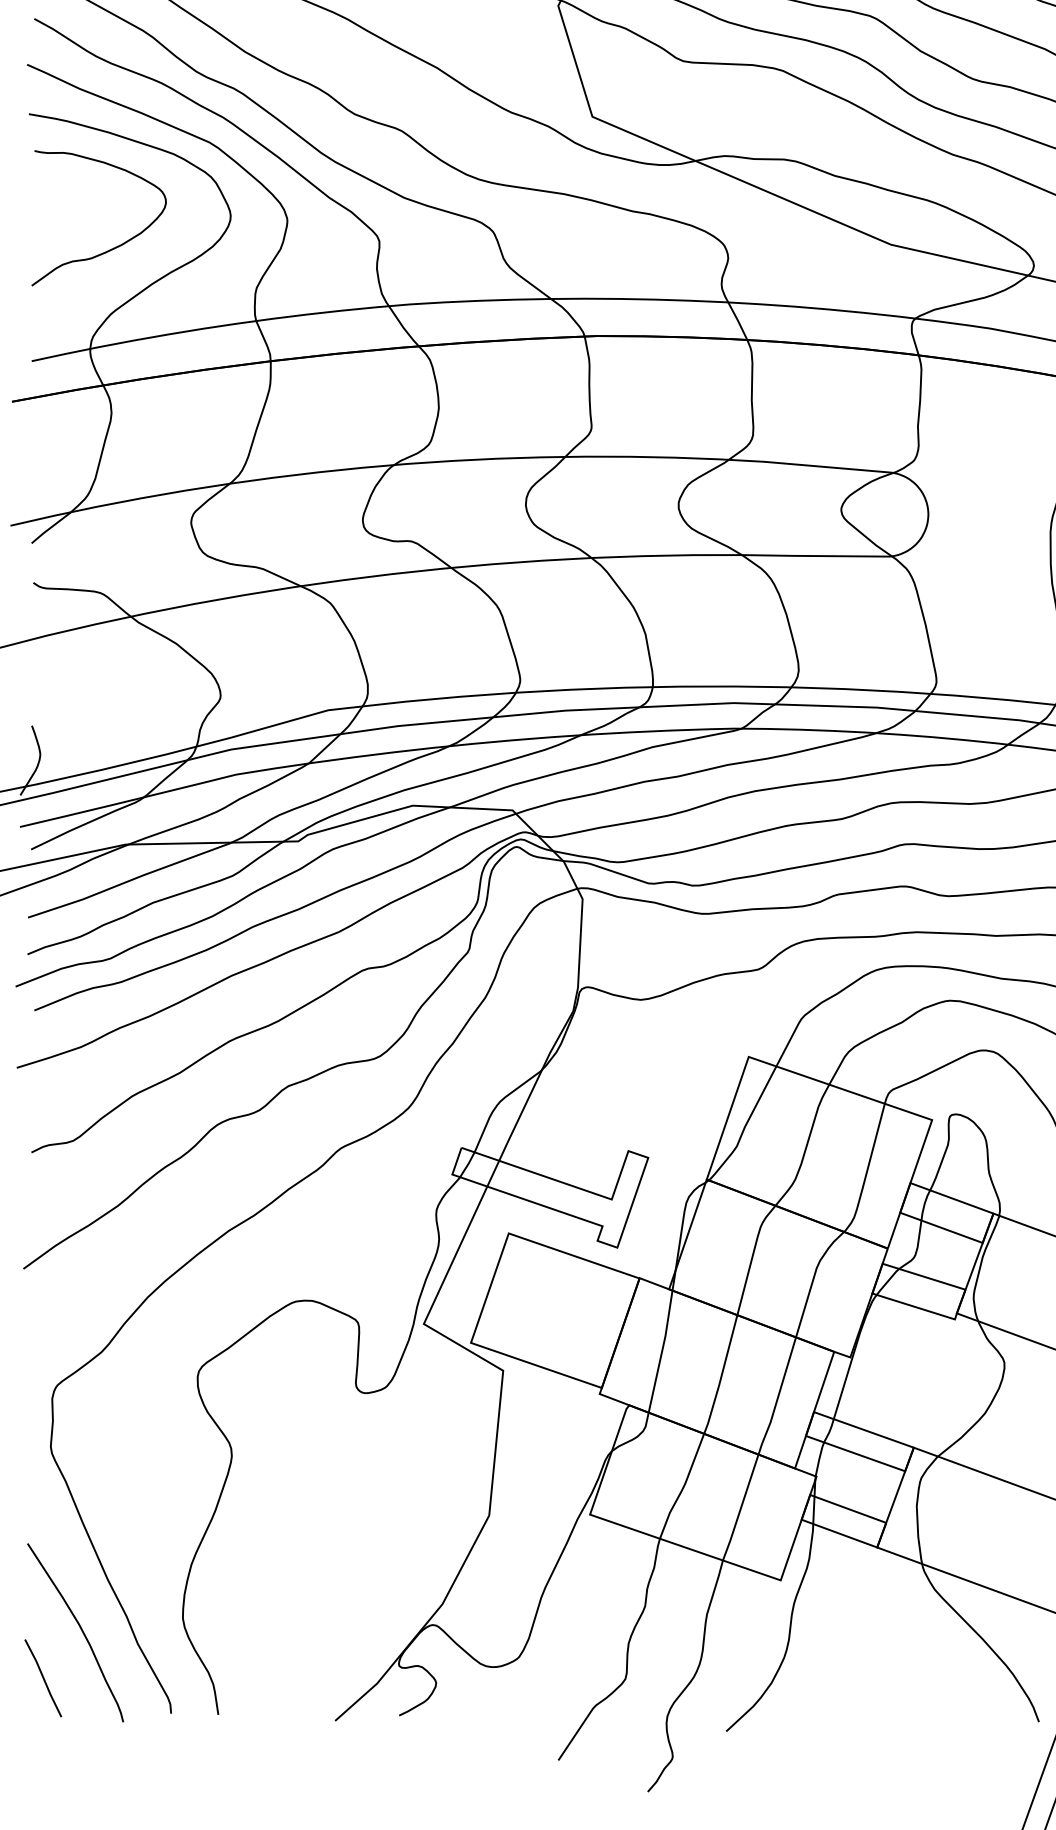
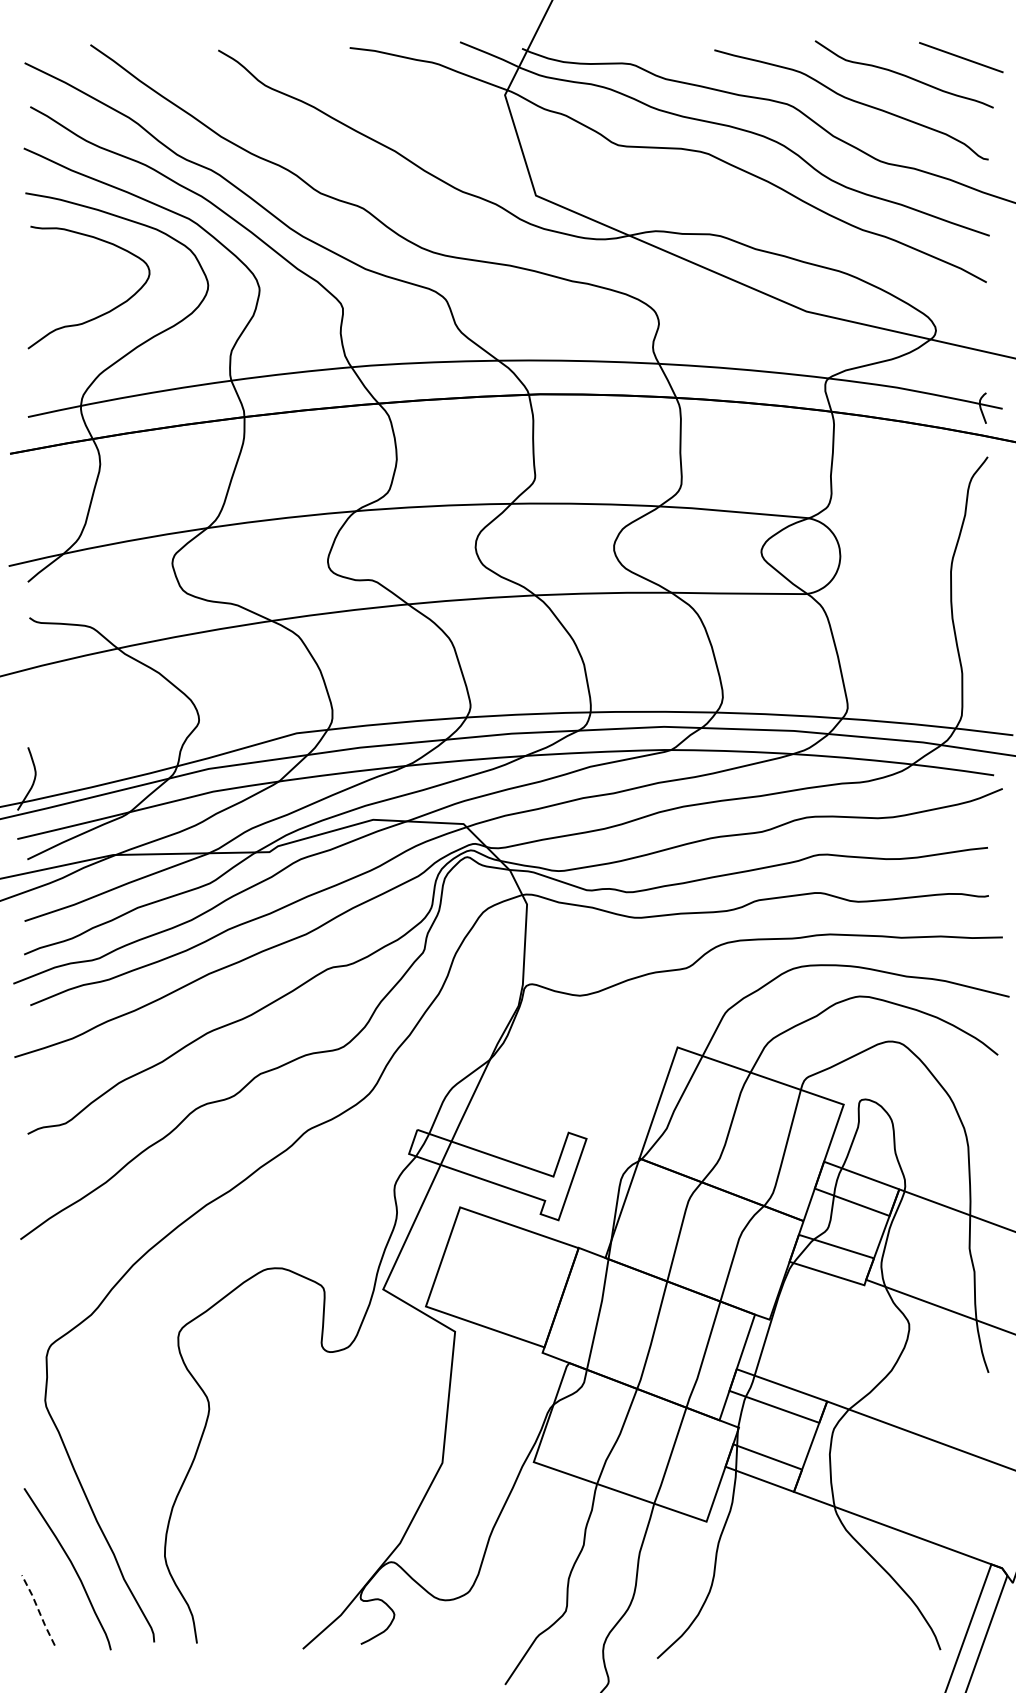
line: (43, 1678) -> (38, 1610), solid -> dashed

